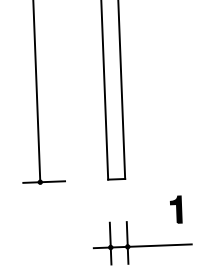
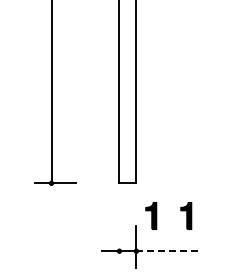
part: (141, 210) -> (151, 215), added
line: (110, 243) -> (119, 247), removed
line: (159, 245) -> (168, 251), solid -> dashed

